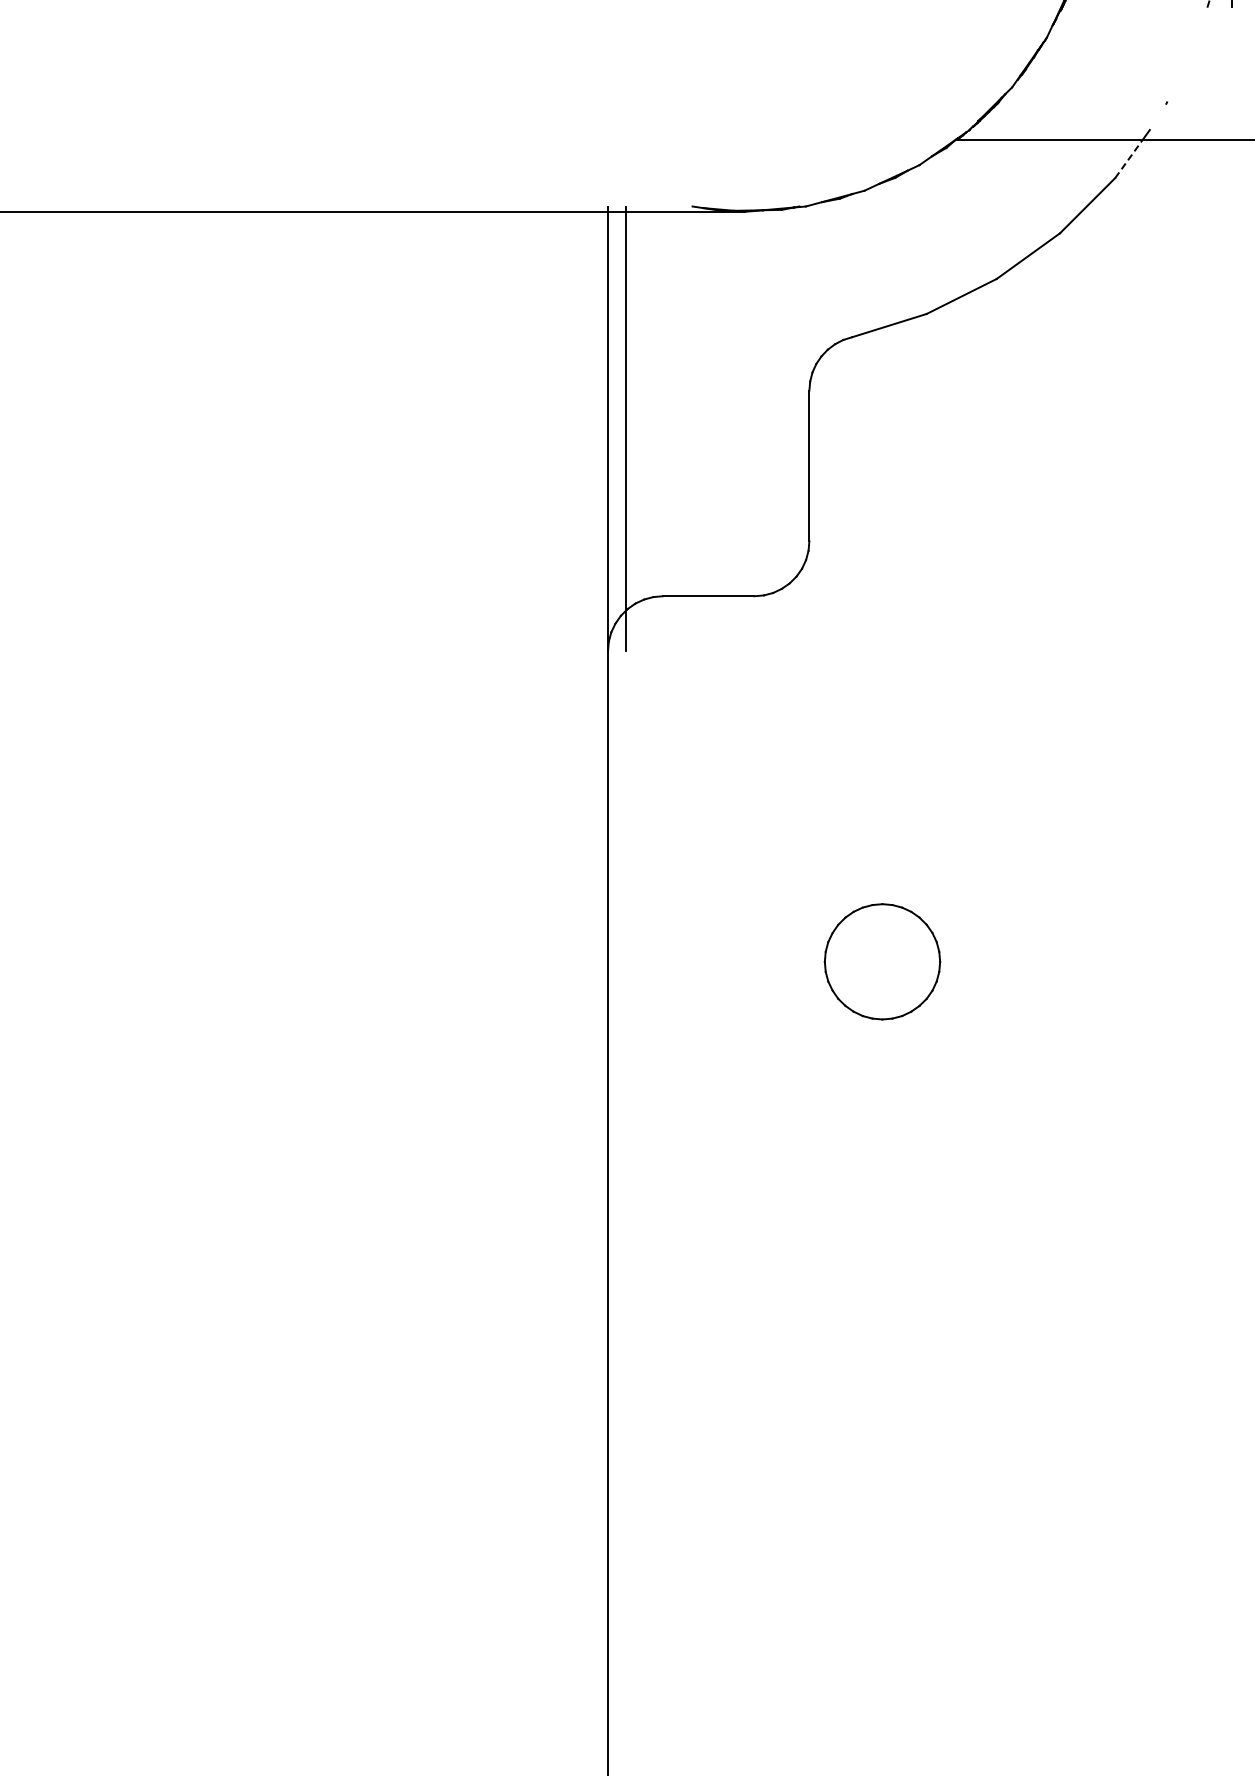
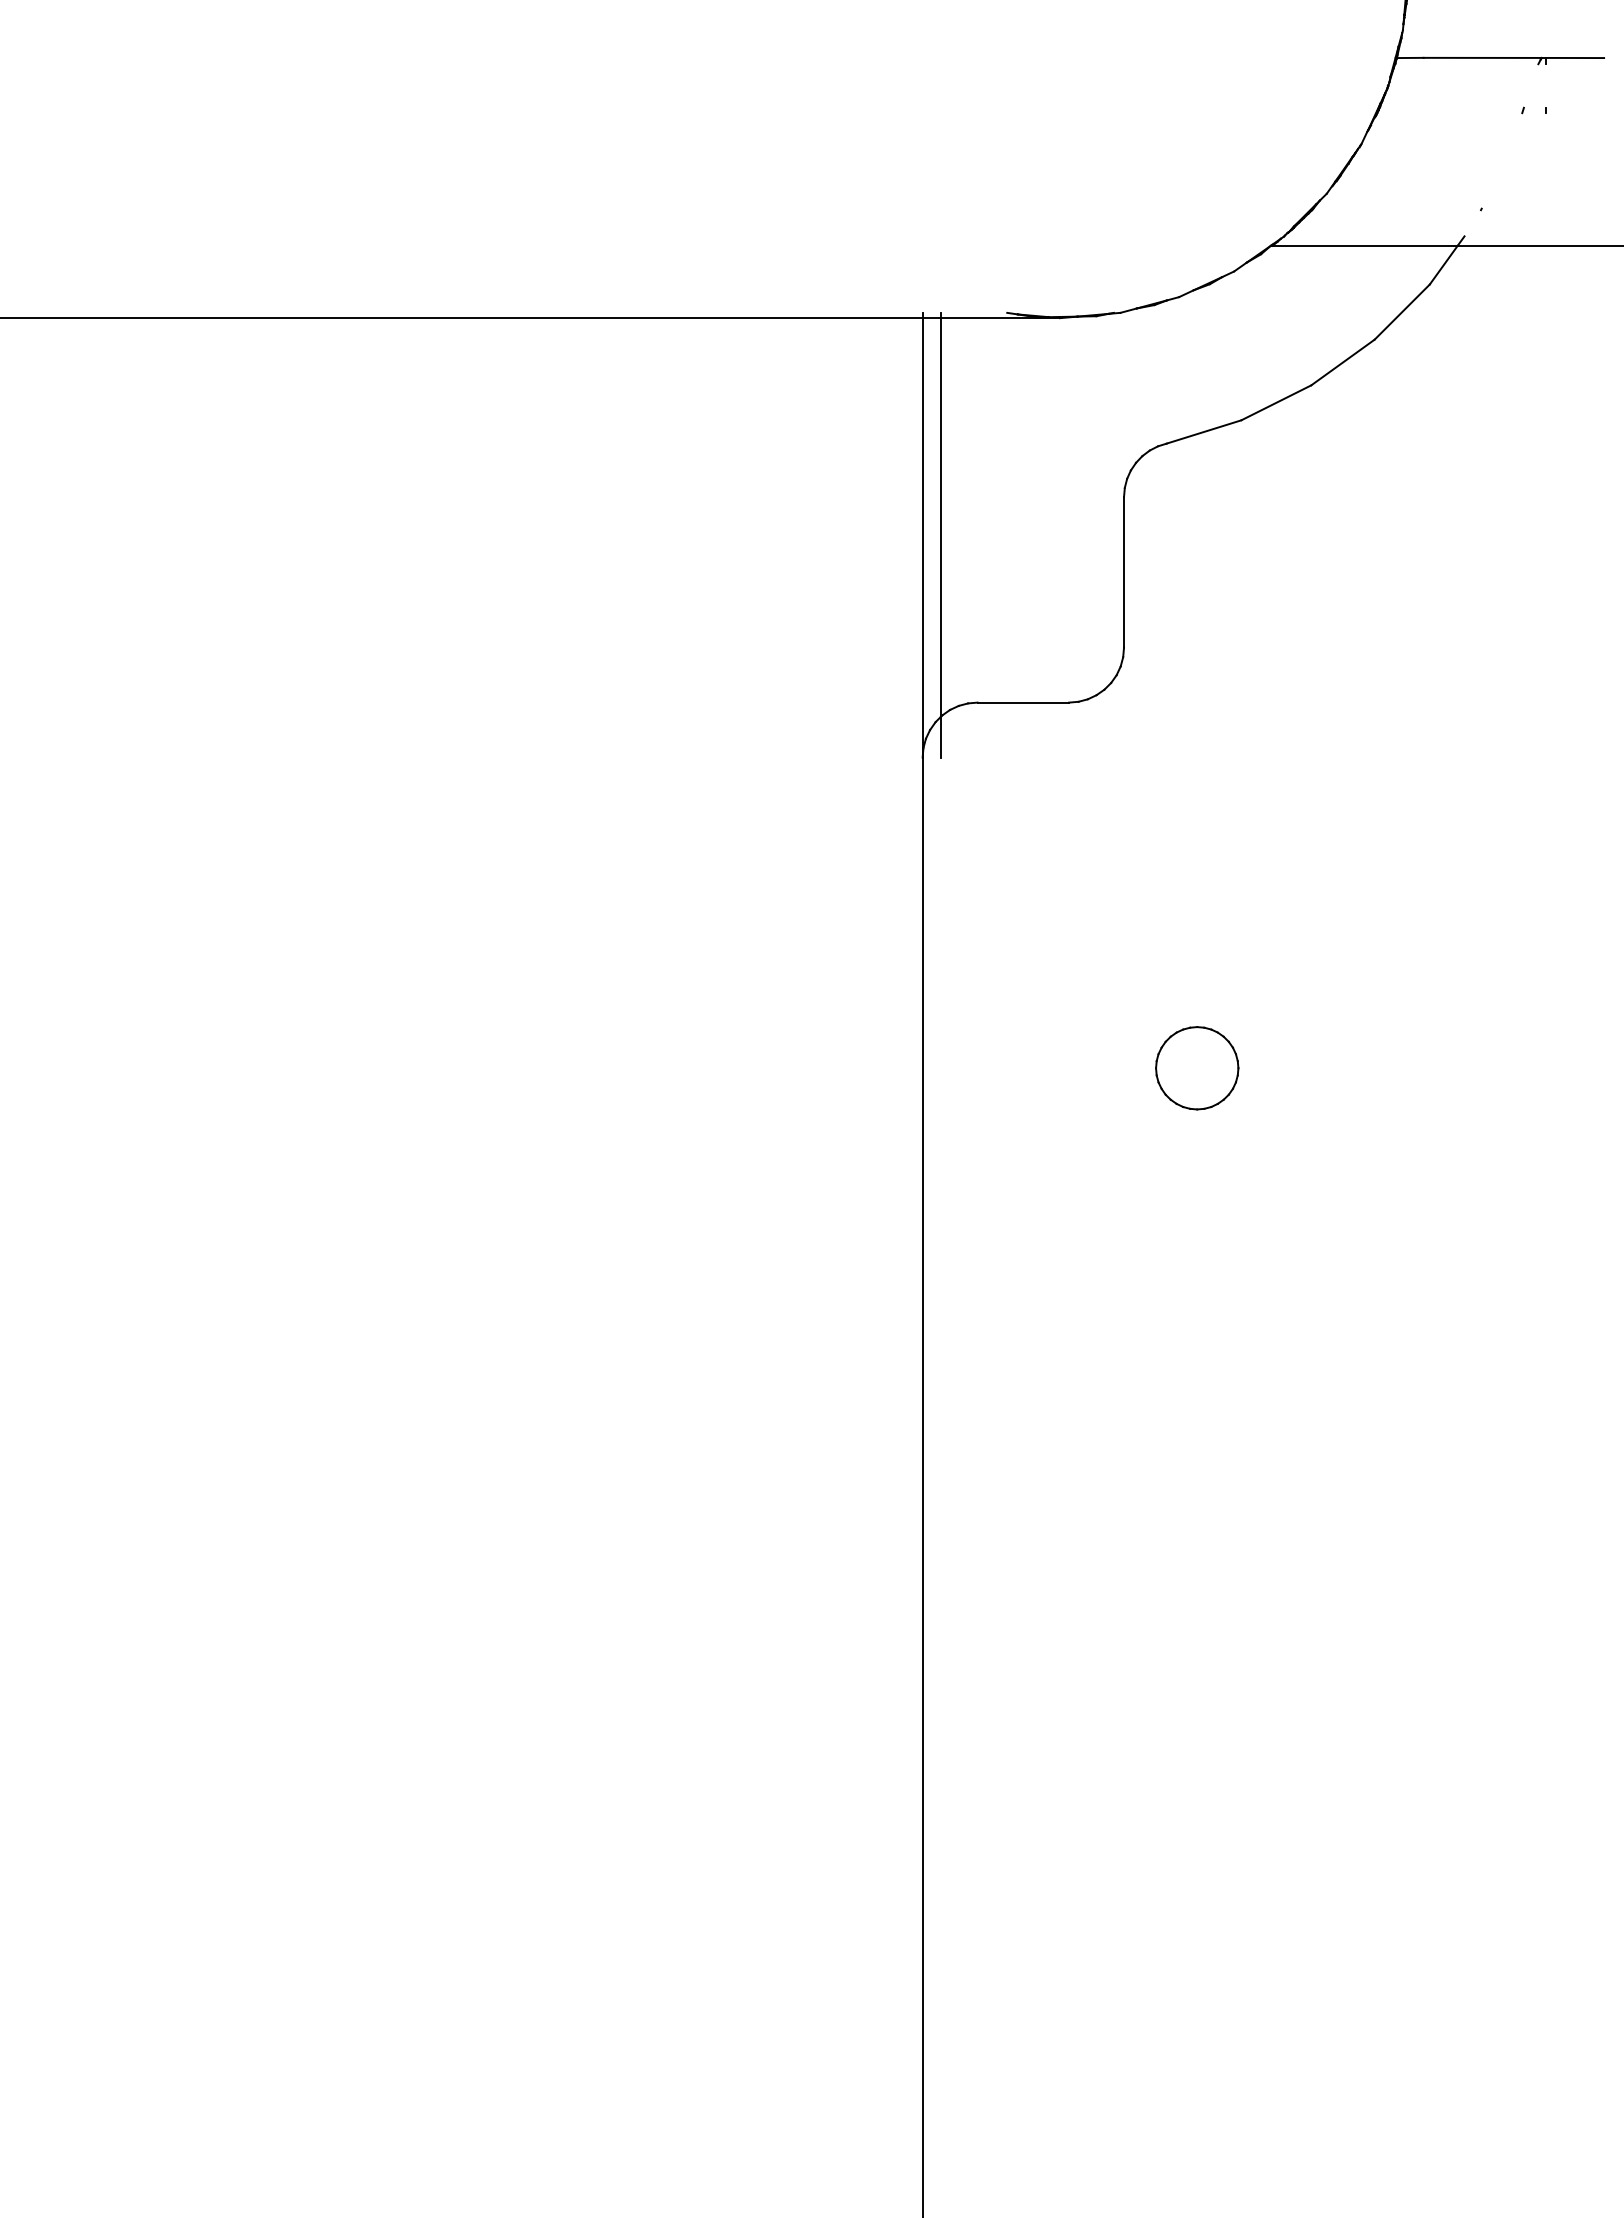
line: (1128, 159) -> (1443, 265), dashed -> solid
part: (882, 962) -> (1197, 1068), size x0.71

